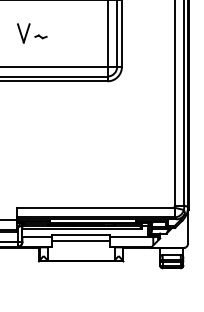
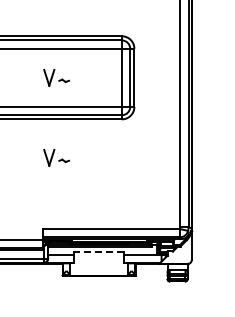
part: (32, 125) -> (56, 157), added
line: (81, 234) -> (99, 252), solid -> dashed
line: (81, 241) -> (99, 258), removed

